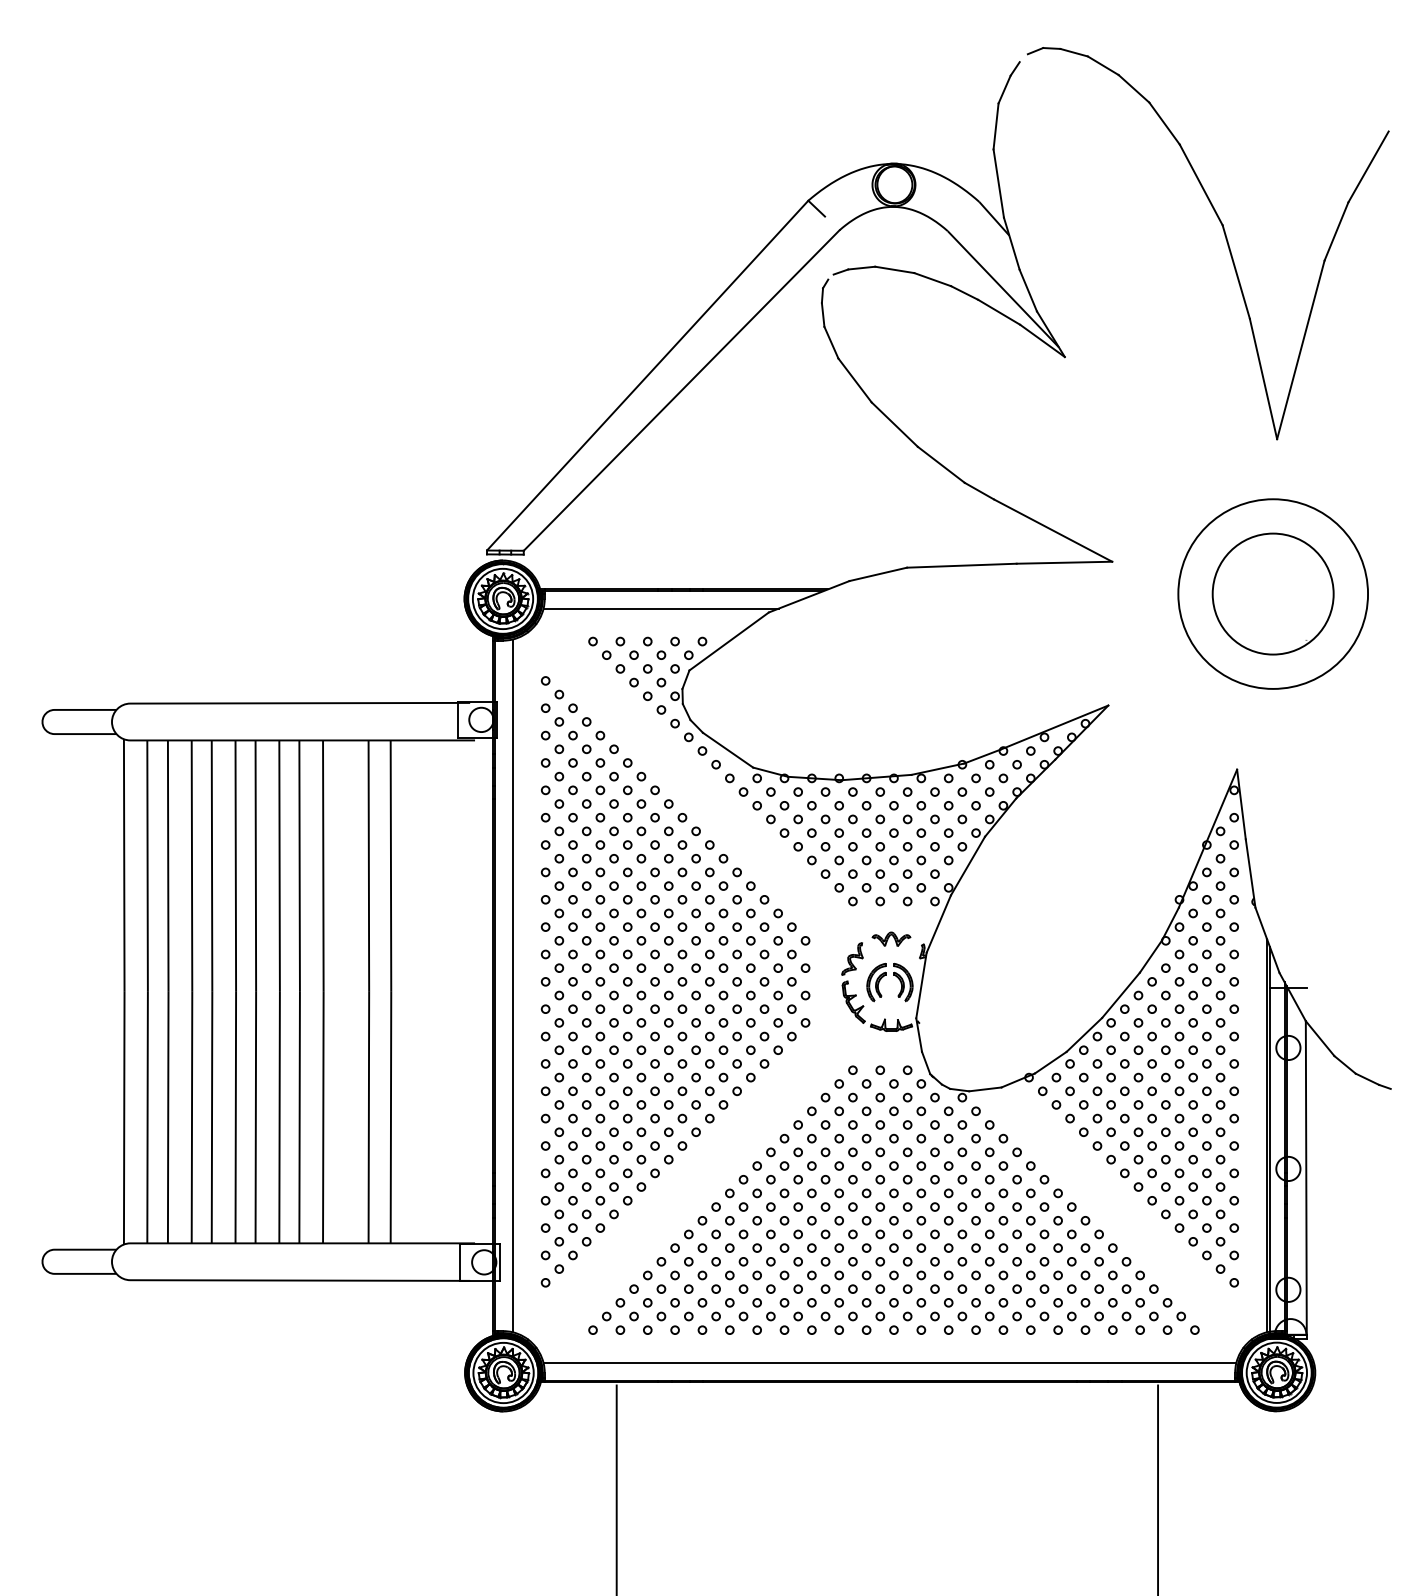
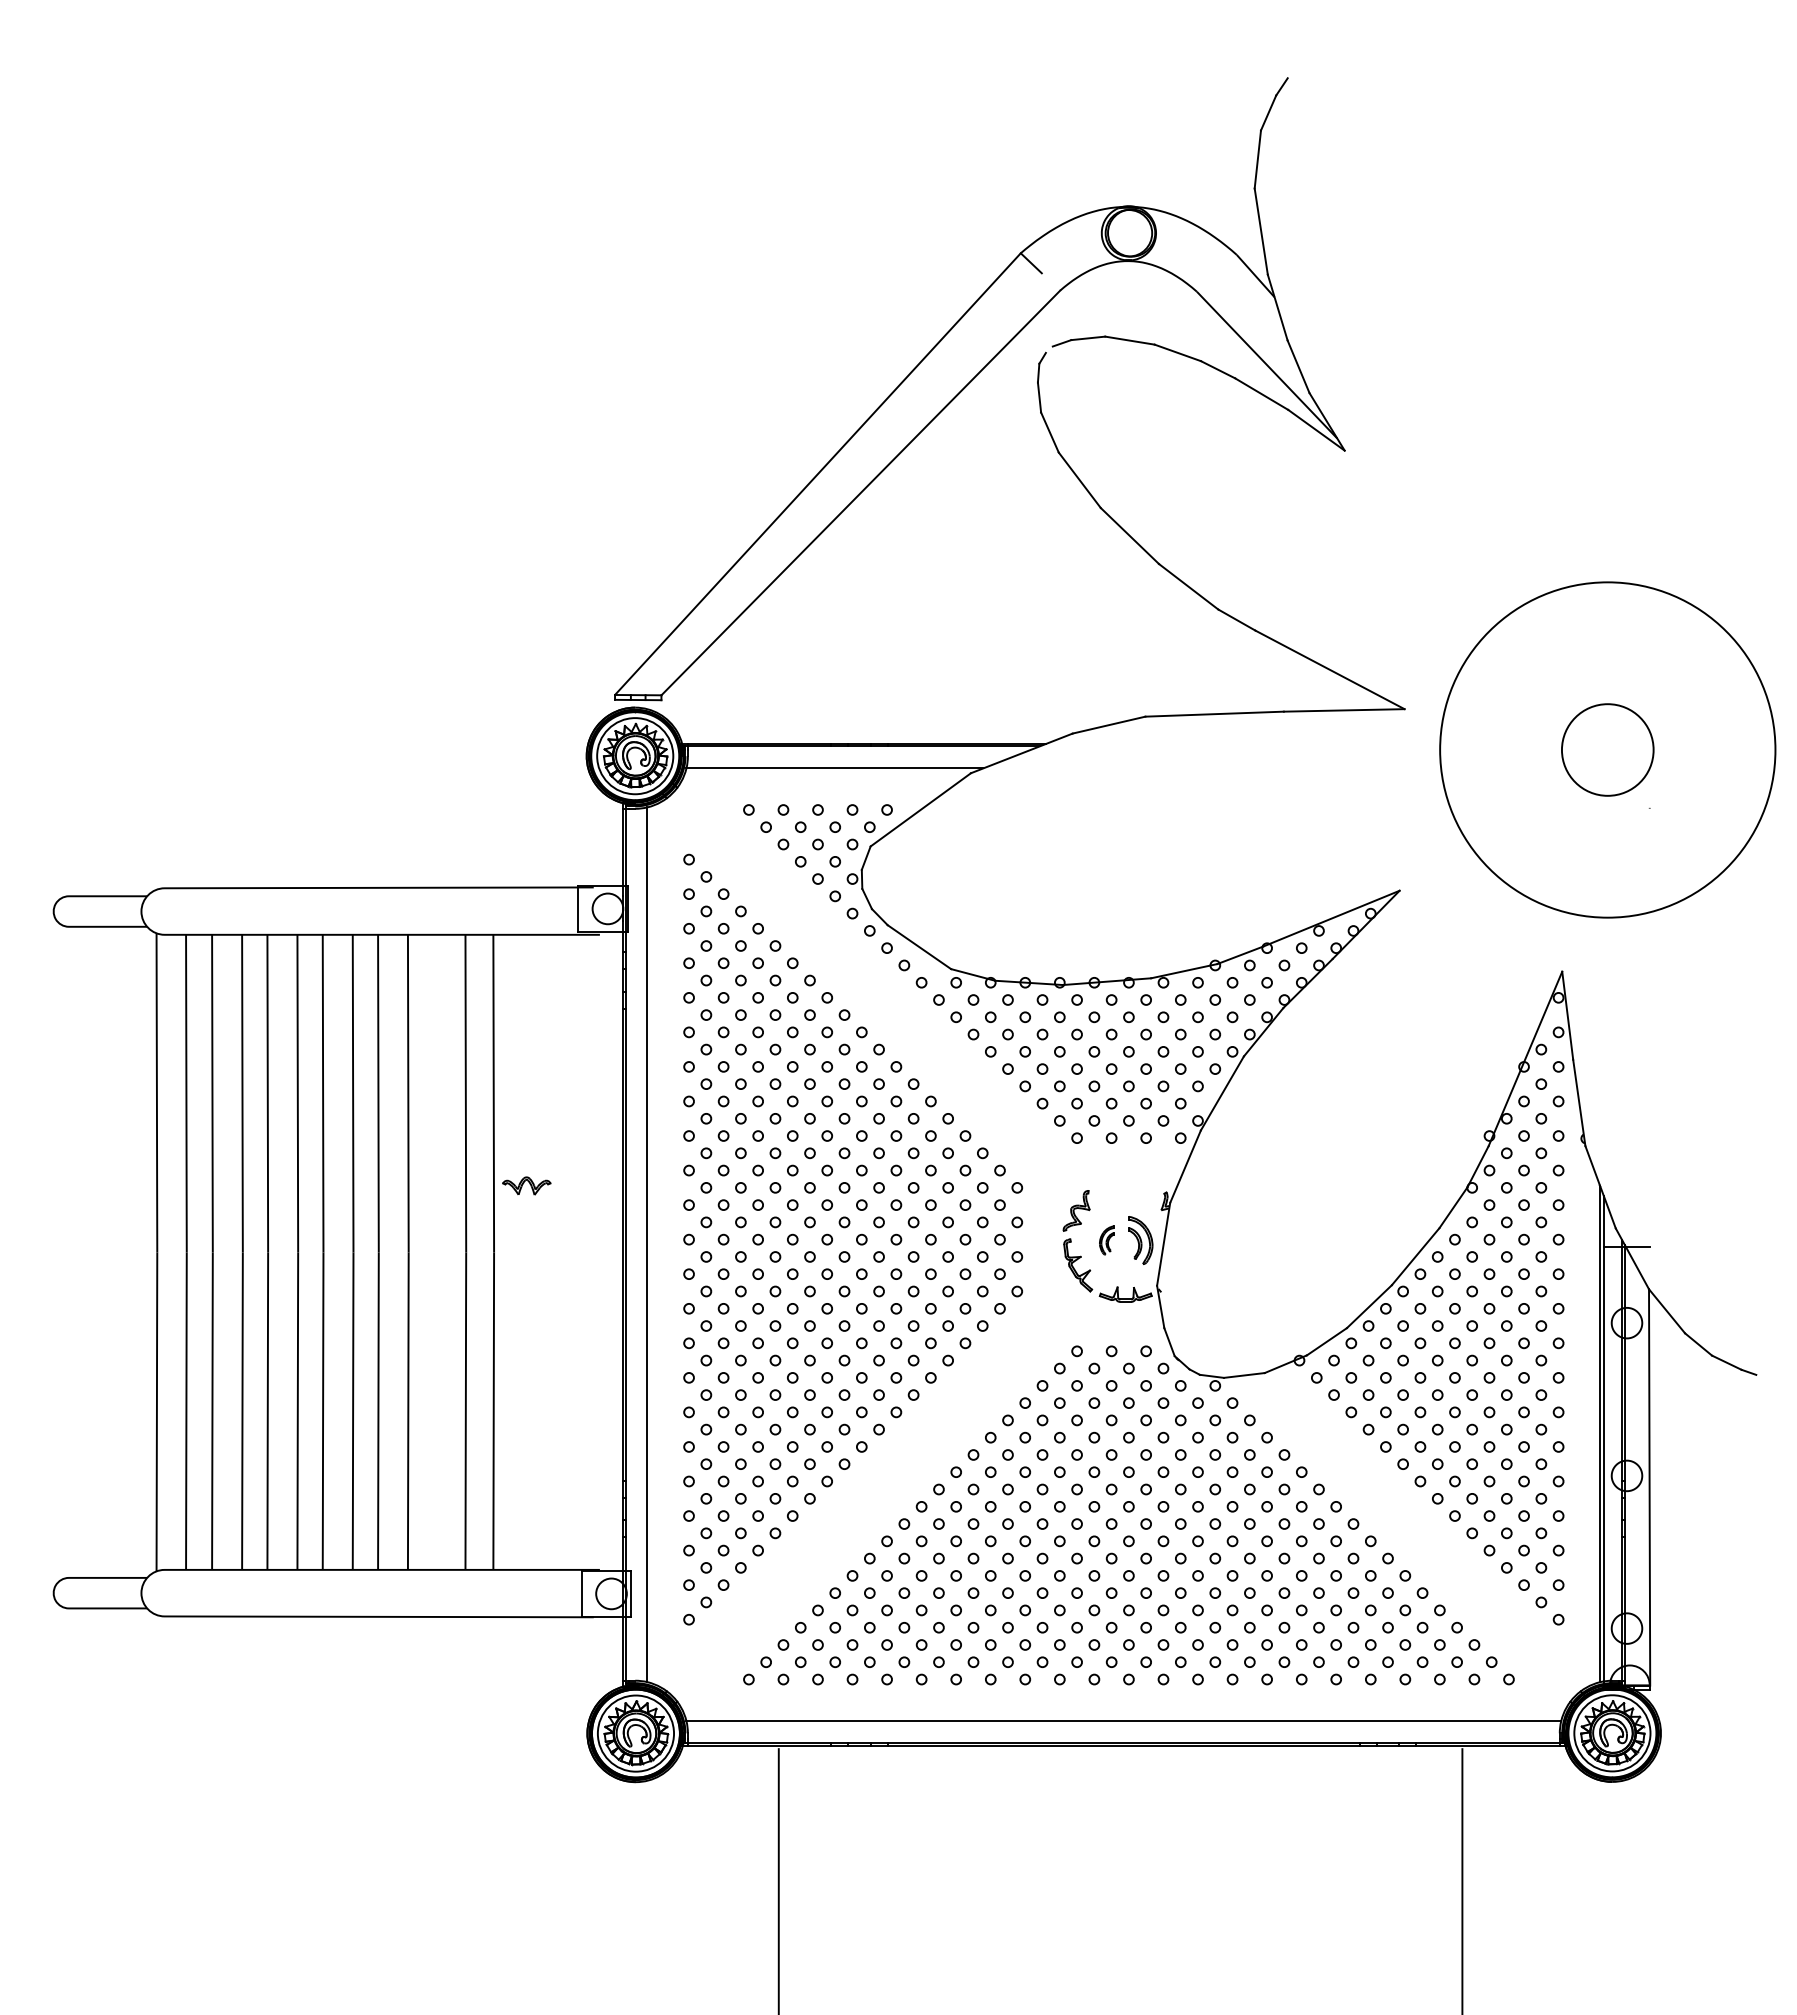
part: (1225, 238) -> (1547, 300), removed
circle: (1272, 593) -> (1607, 749), size x0.6
circle: (1272, 593) -> (1607, 749), size x1.4
part: (891, 938) -> (526, 1185), moved
part: (876, 982) -> (1106, 1240), size x0.6

